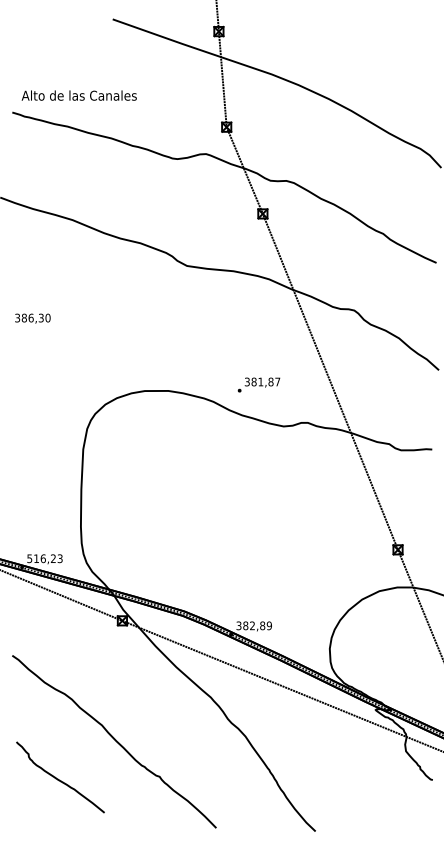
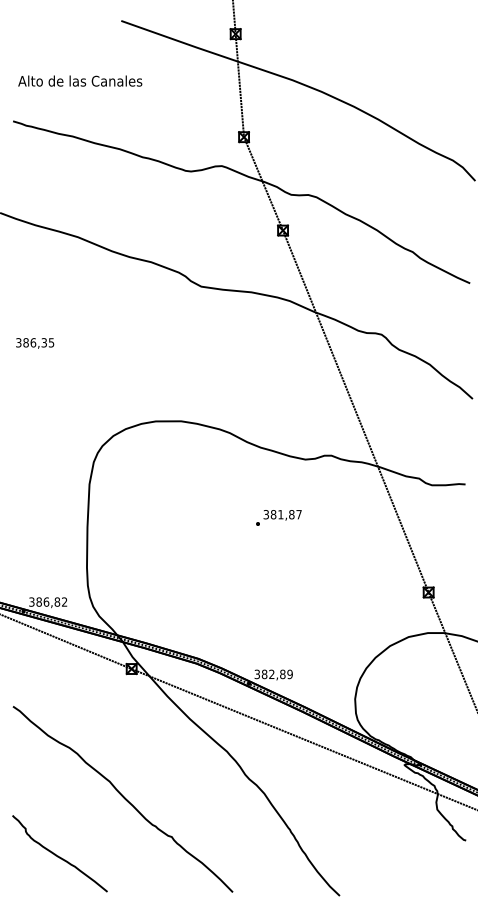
text: (79, 95) -> (80, 80), moved
text: (47, 317) -> (51, 342), 386,30 -> 386,35
text: (258, 384) -> (278, 517), moved
text: (45, 558) -> (48, 601), 516,23 -> 386,82
curve: (59, 779) -> (58, 855), moved

